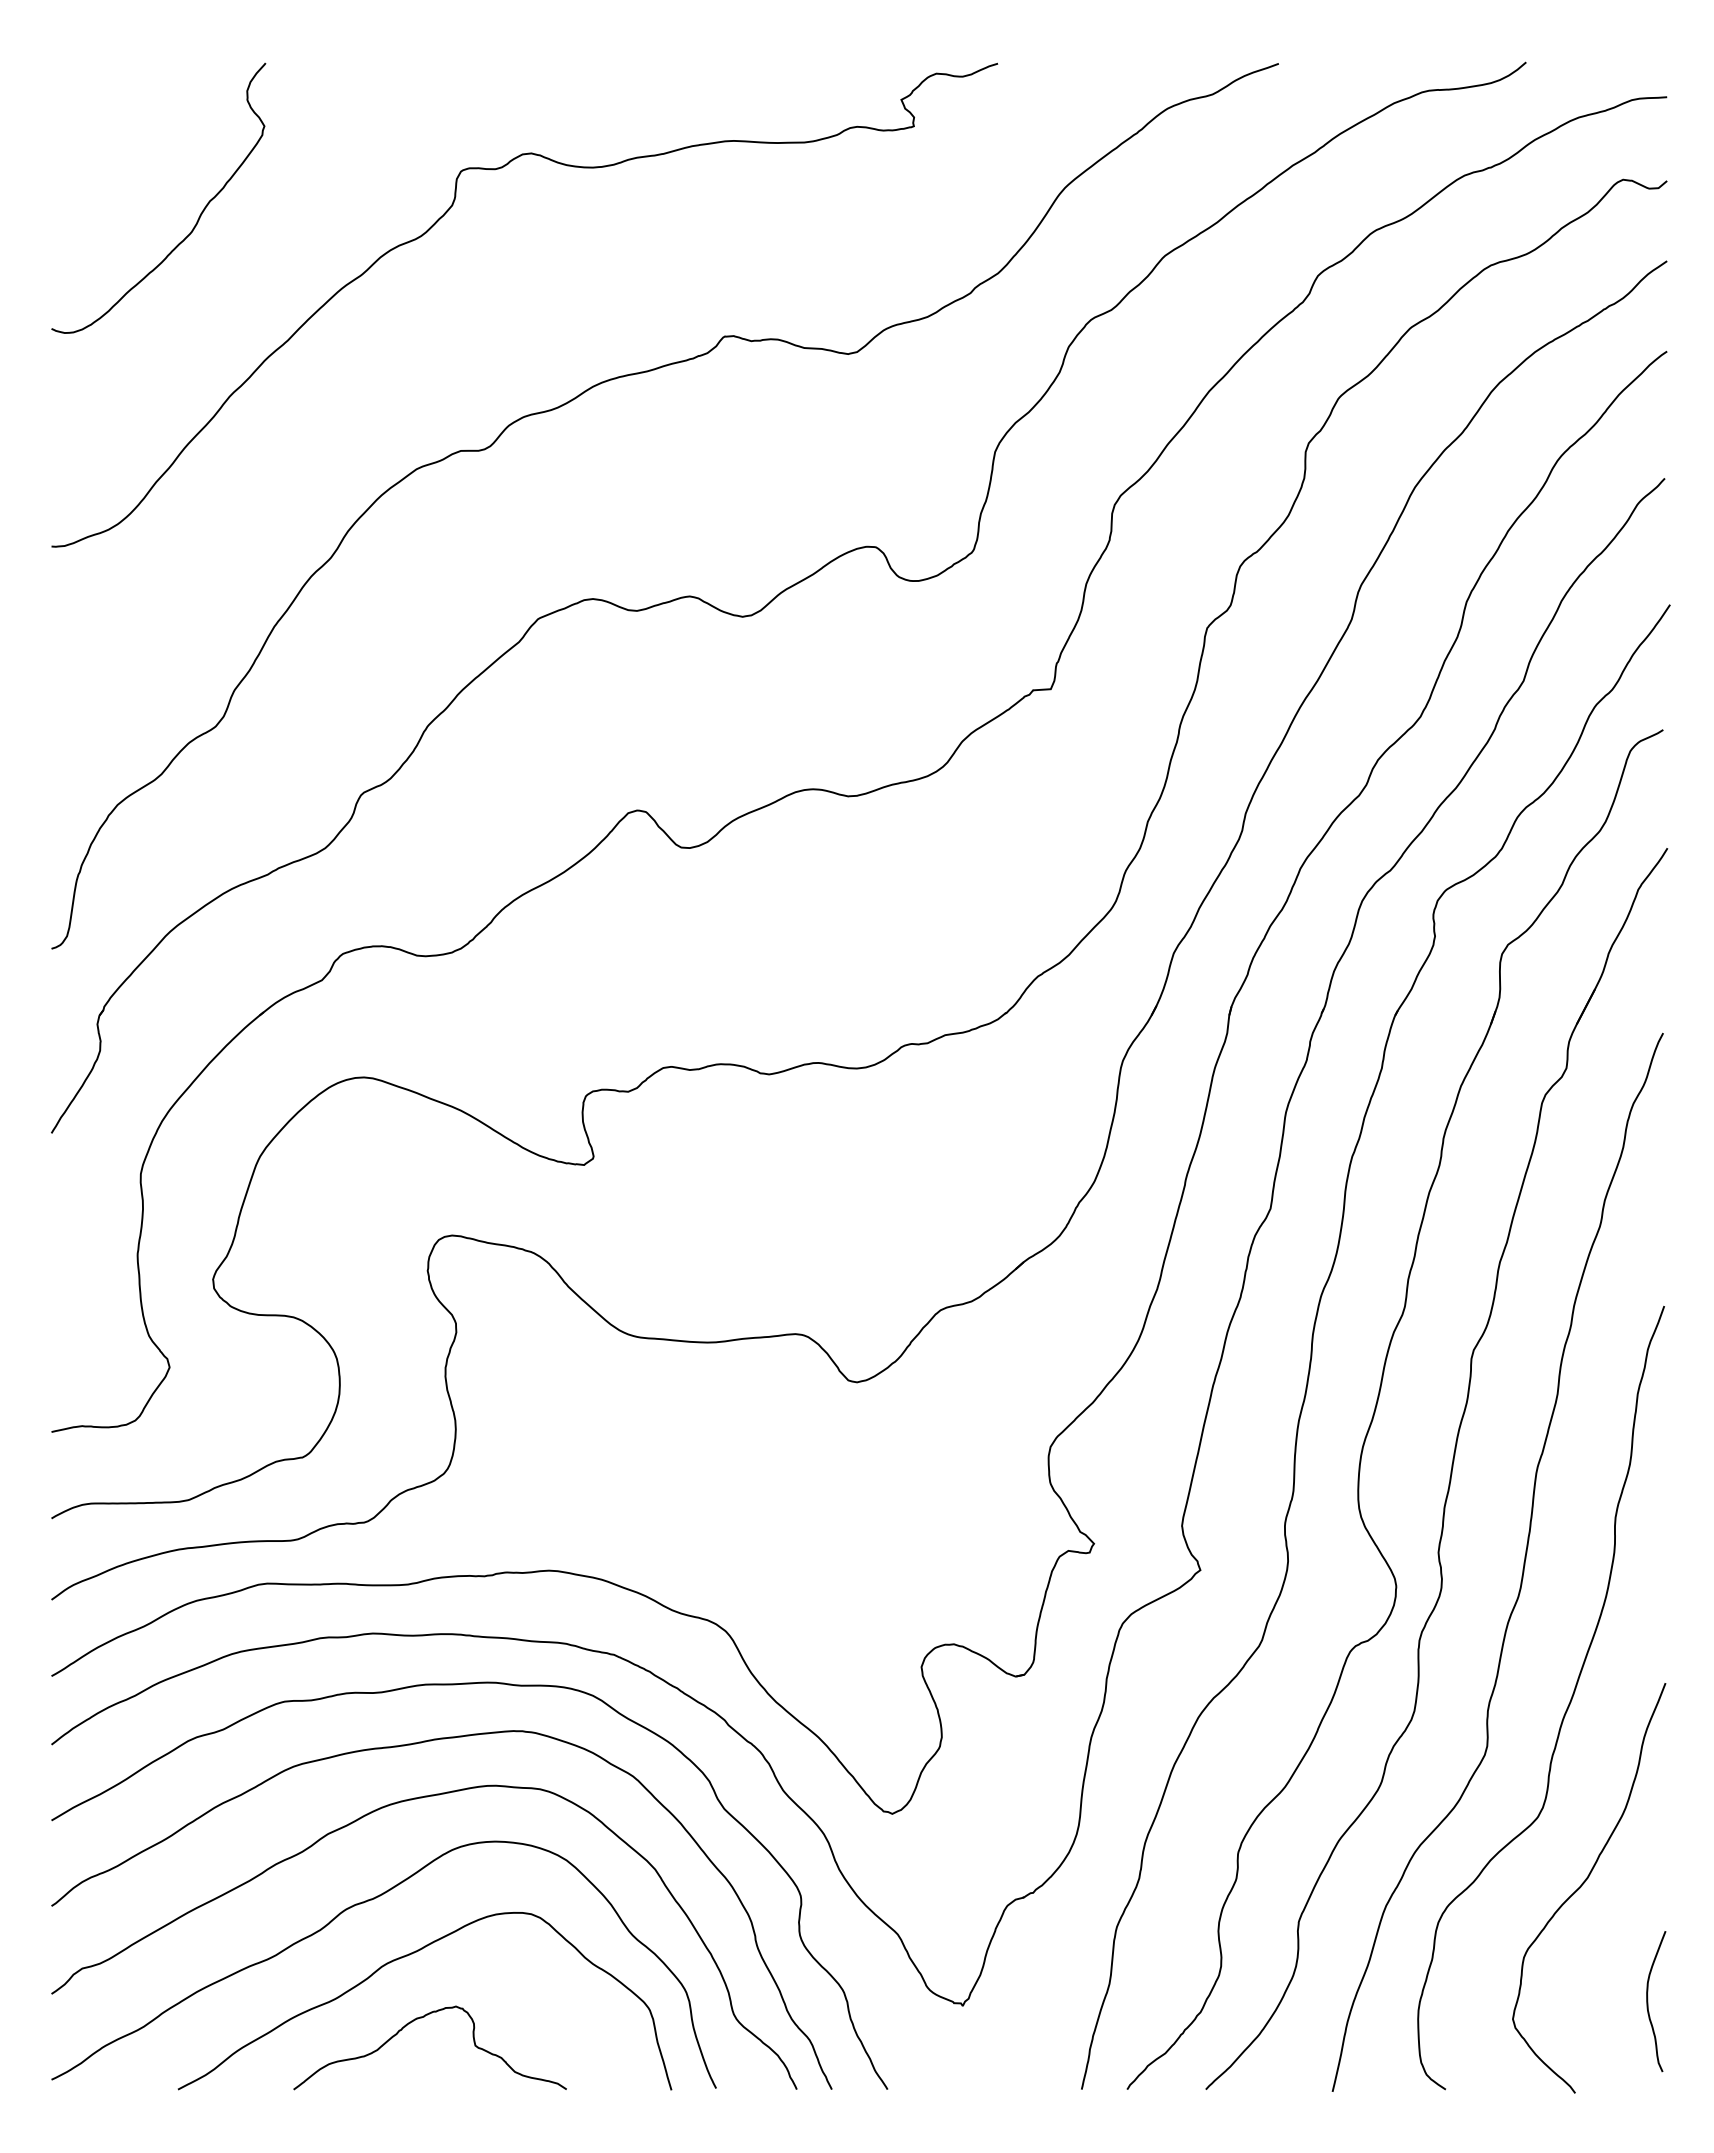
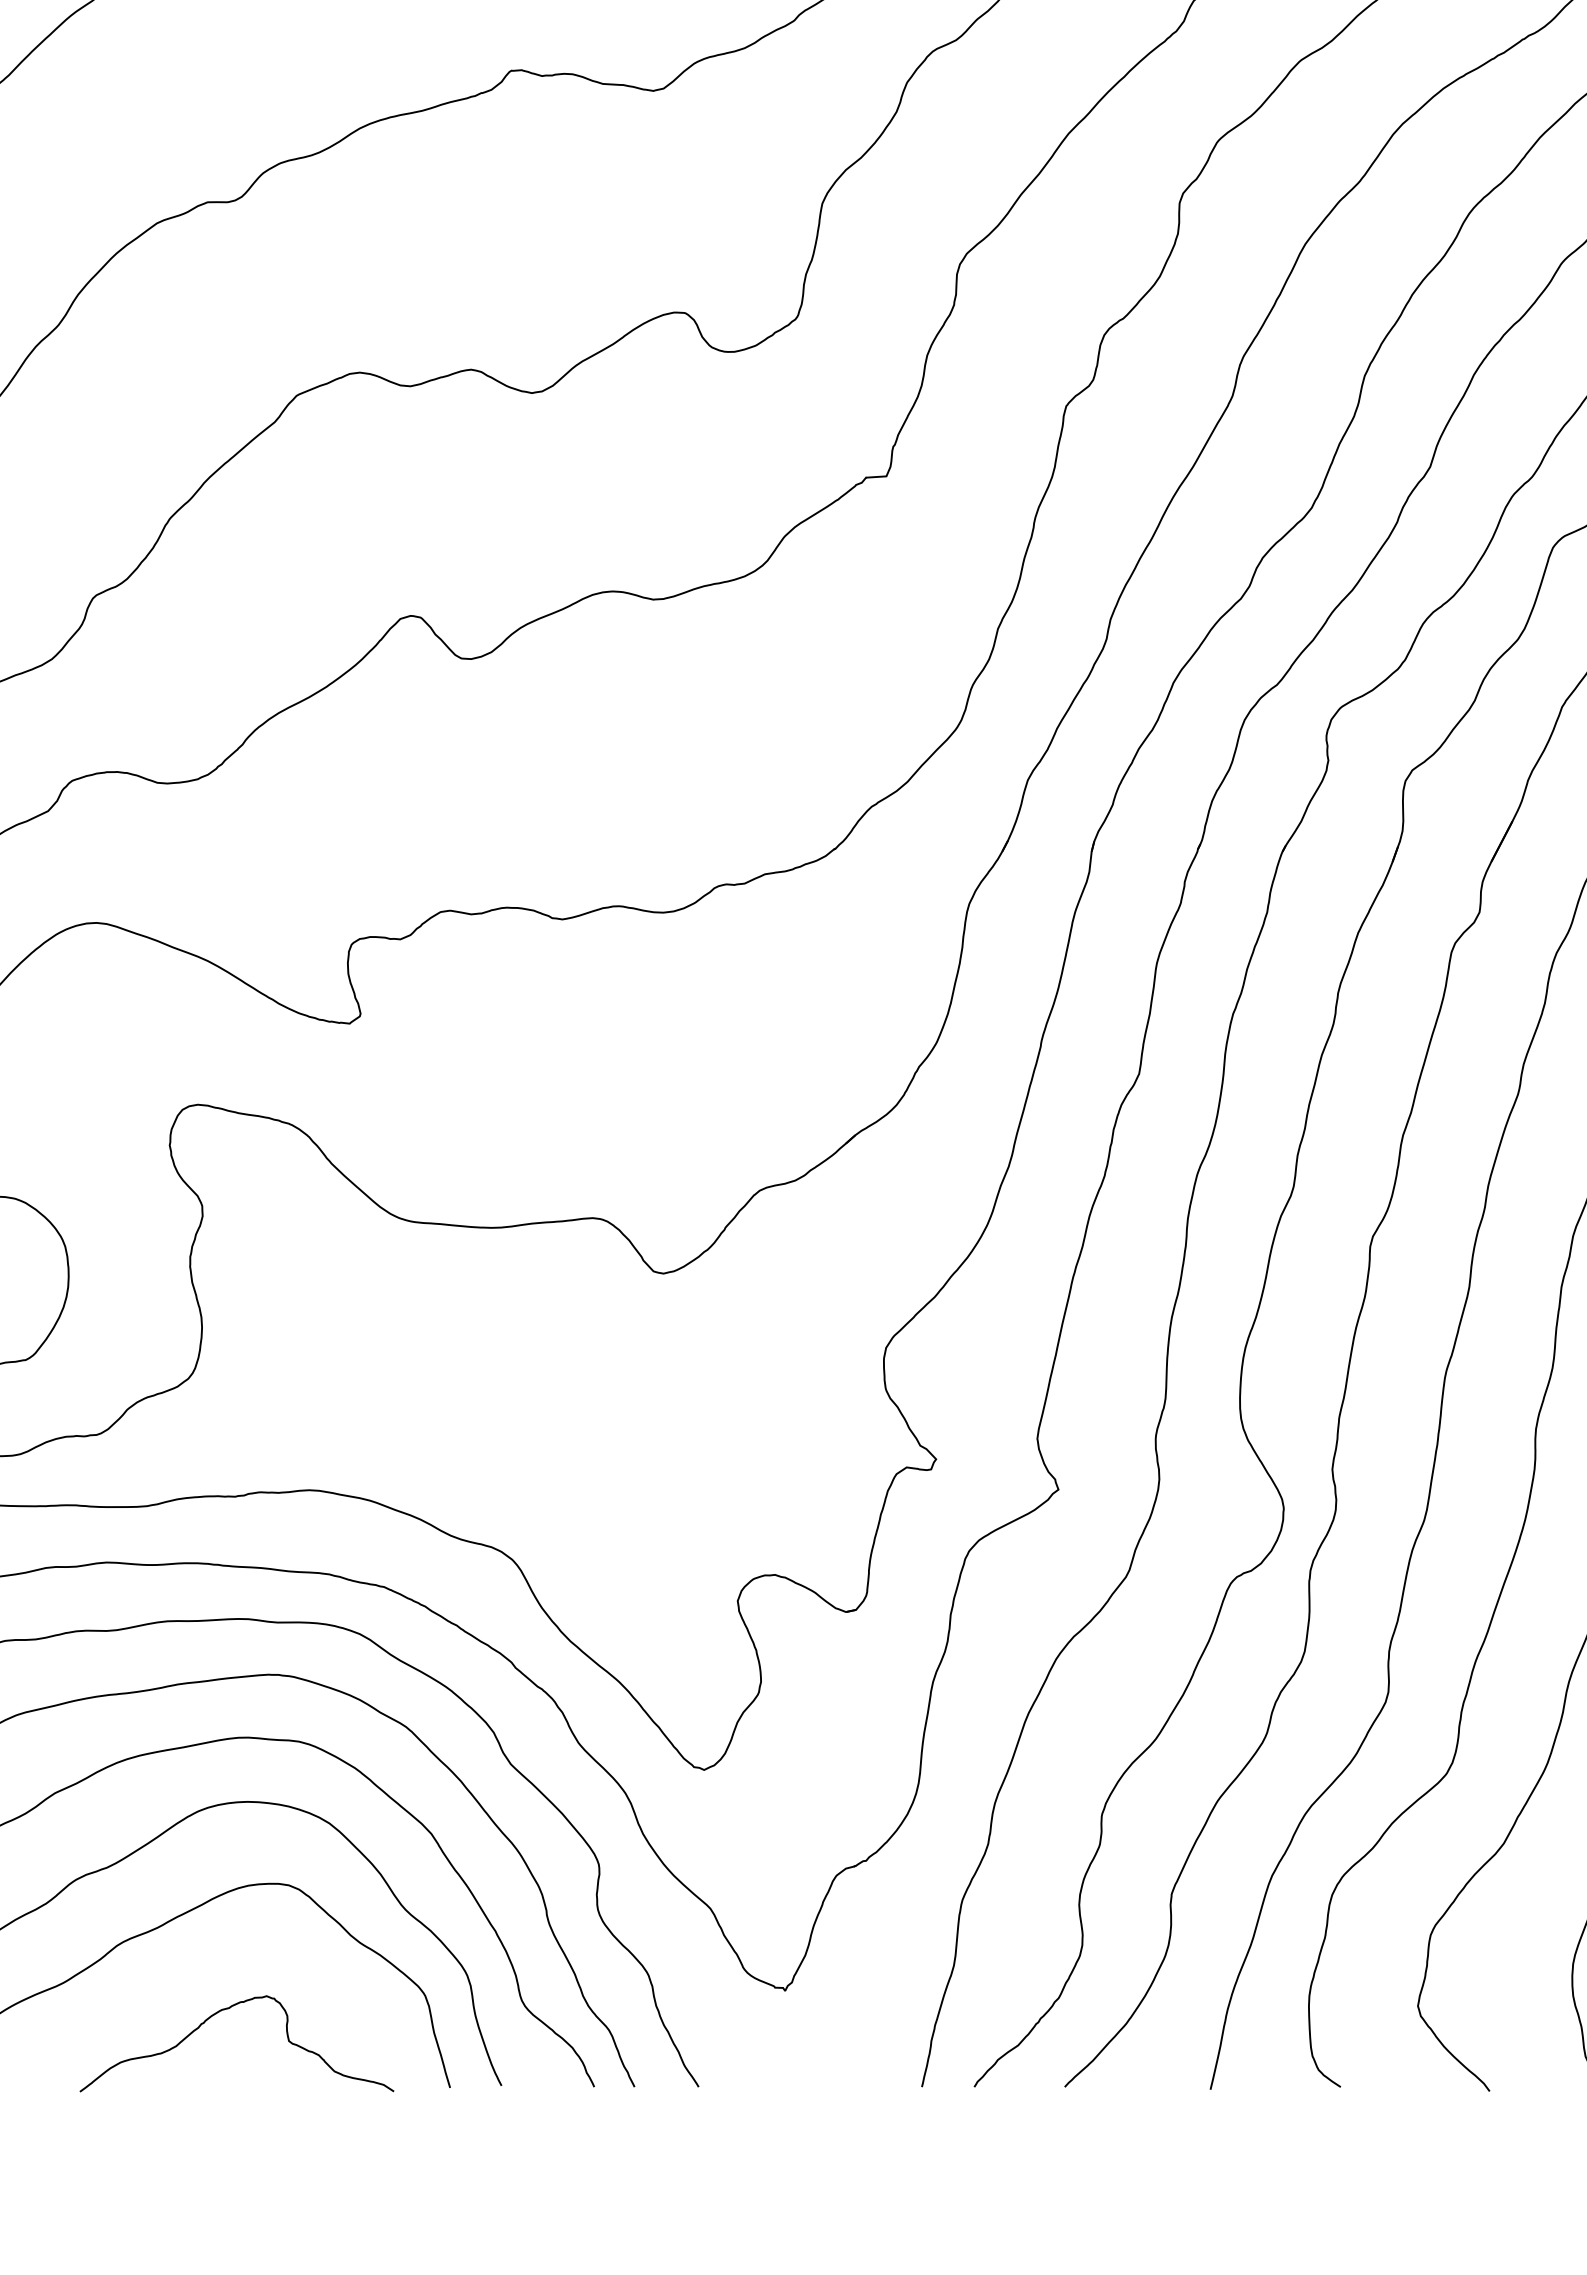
curve: (421, 2018) -> (227, 2009), moved

